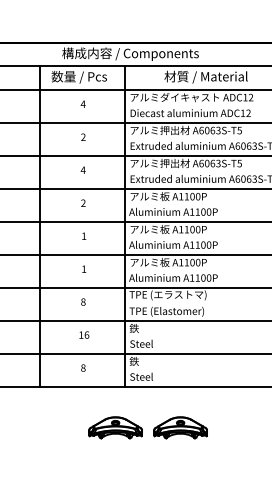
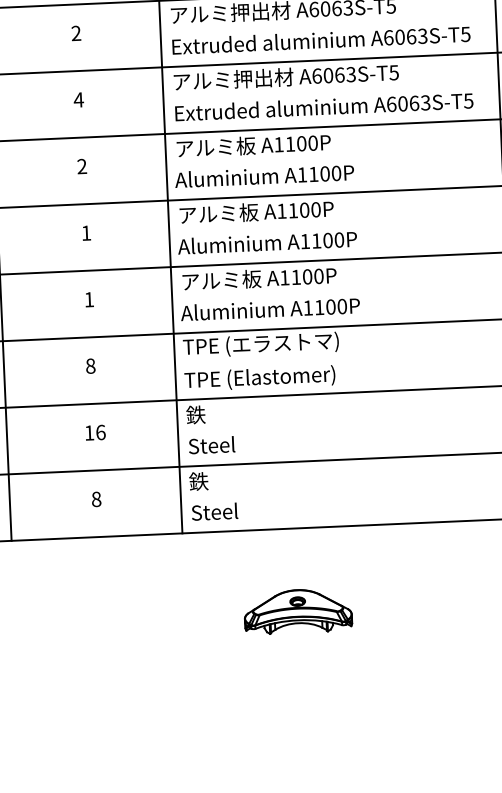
part: (115, 427) -> (166, 616), removed

